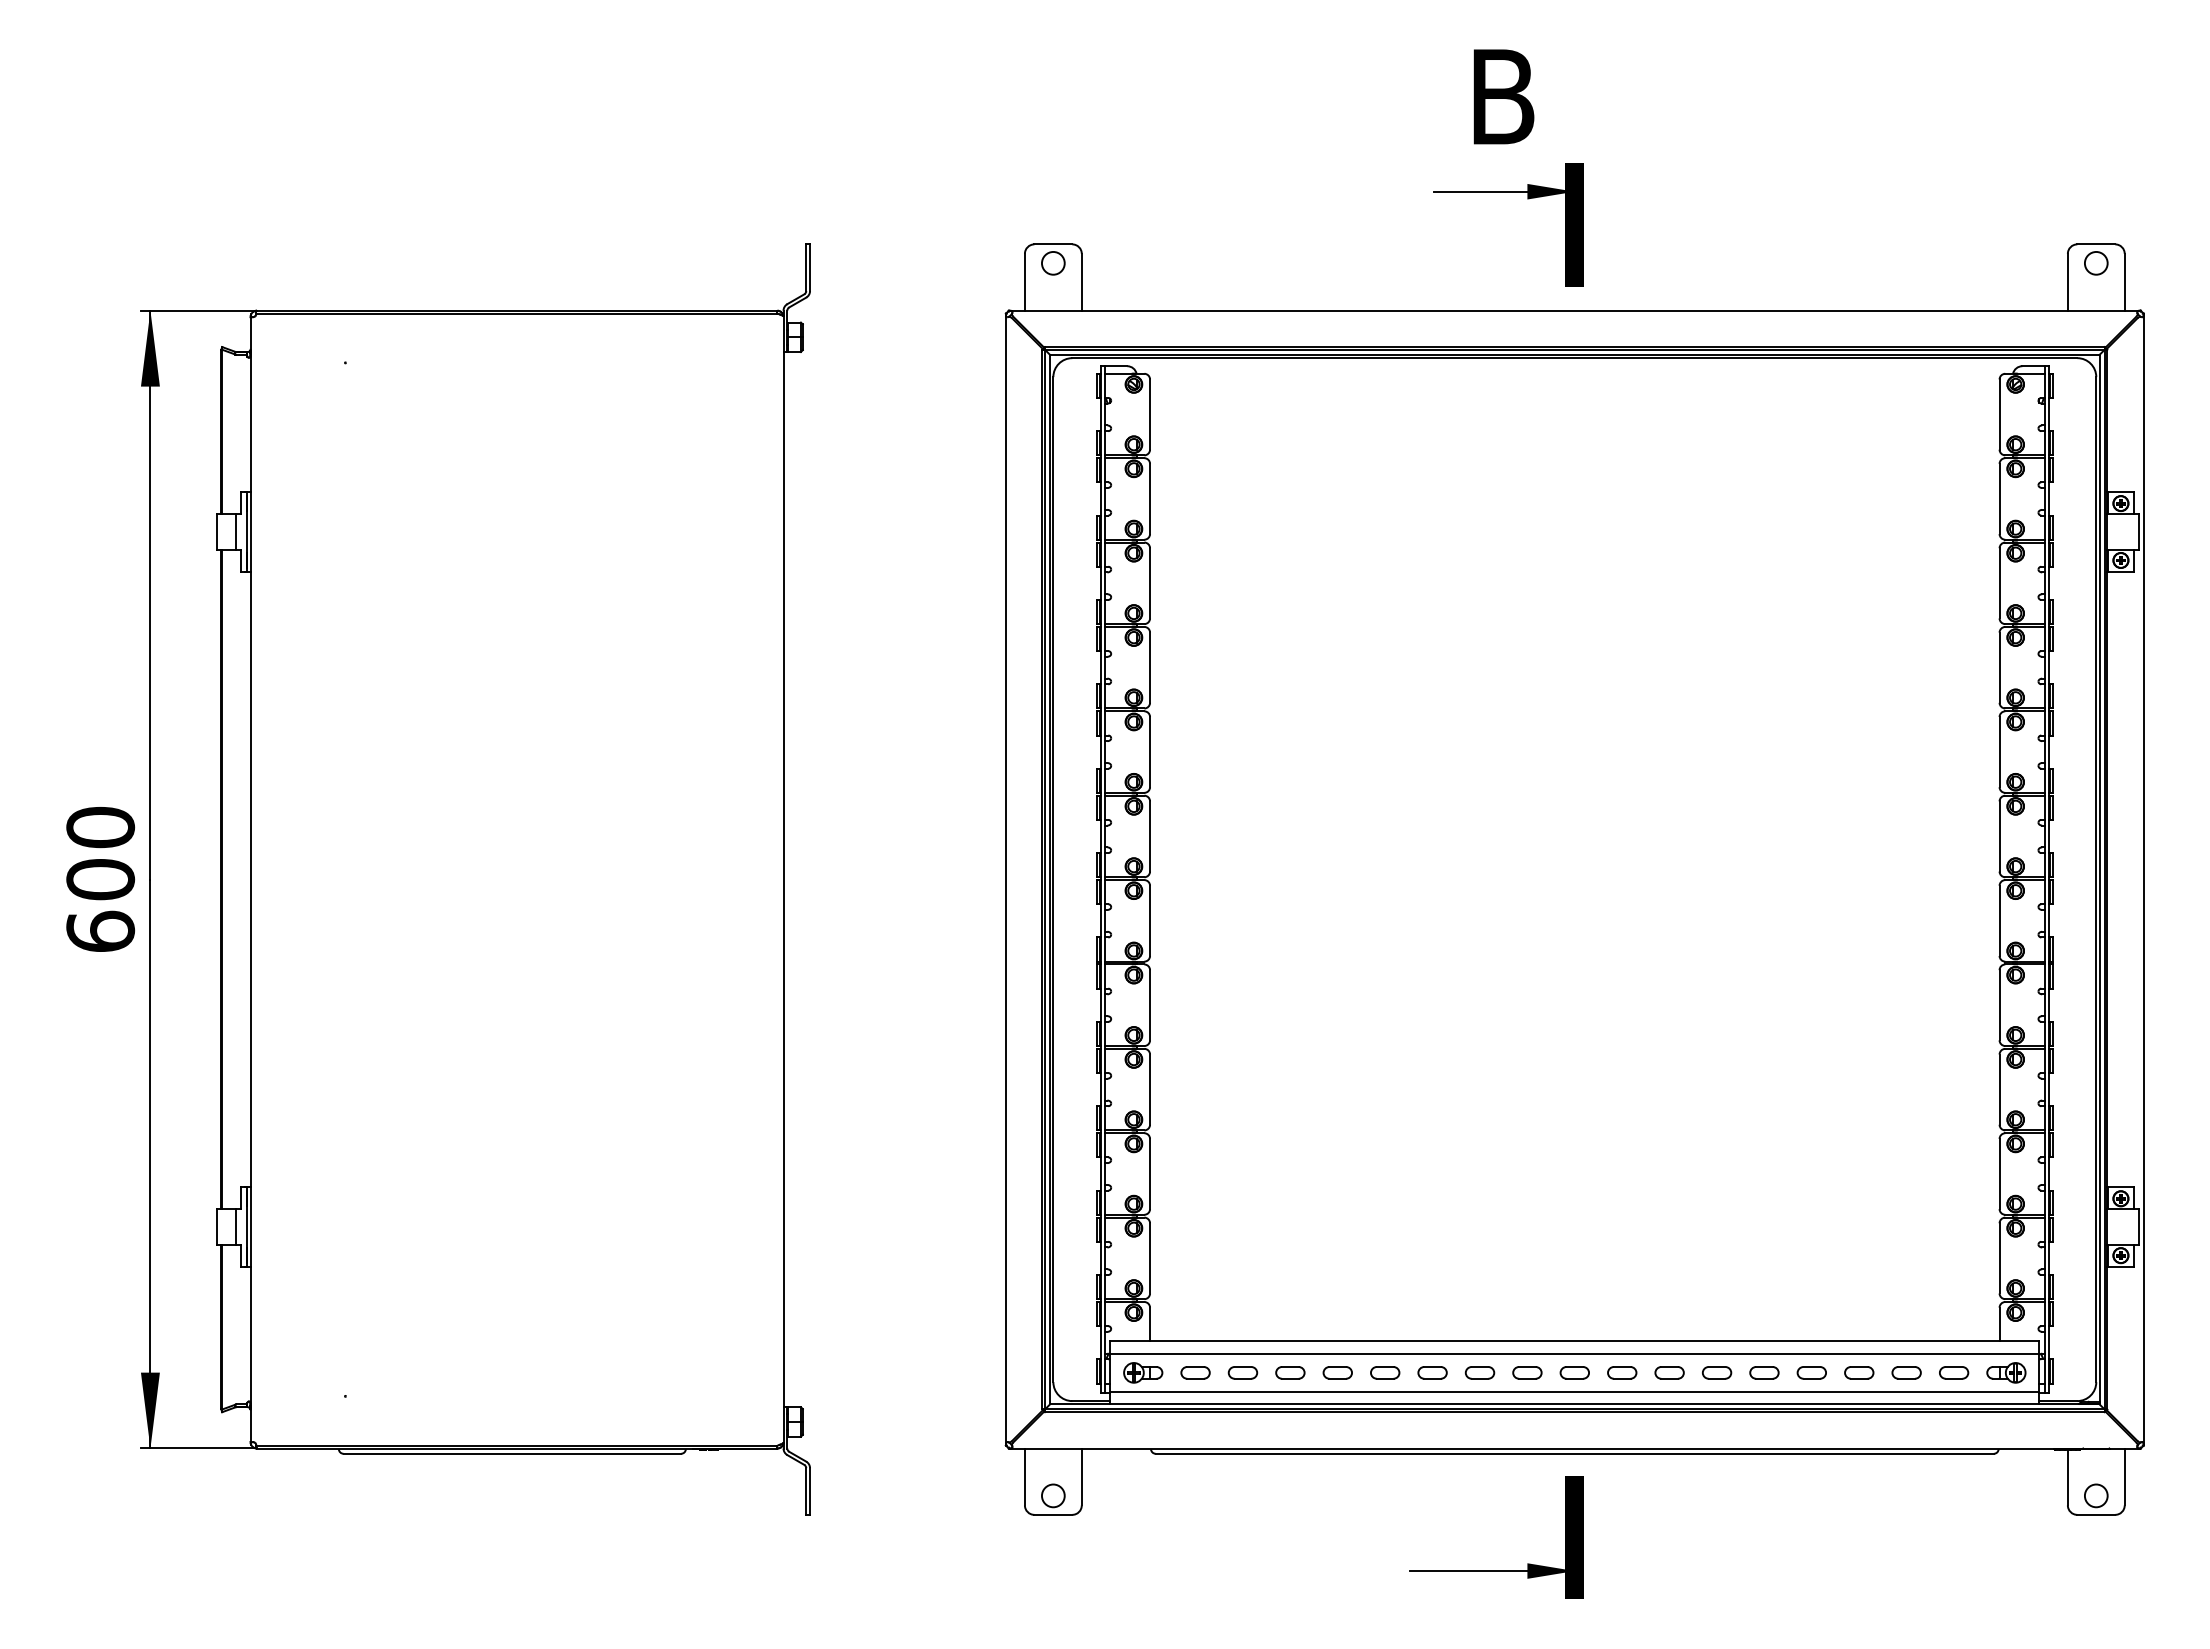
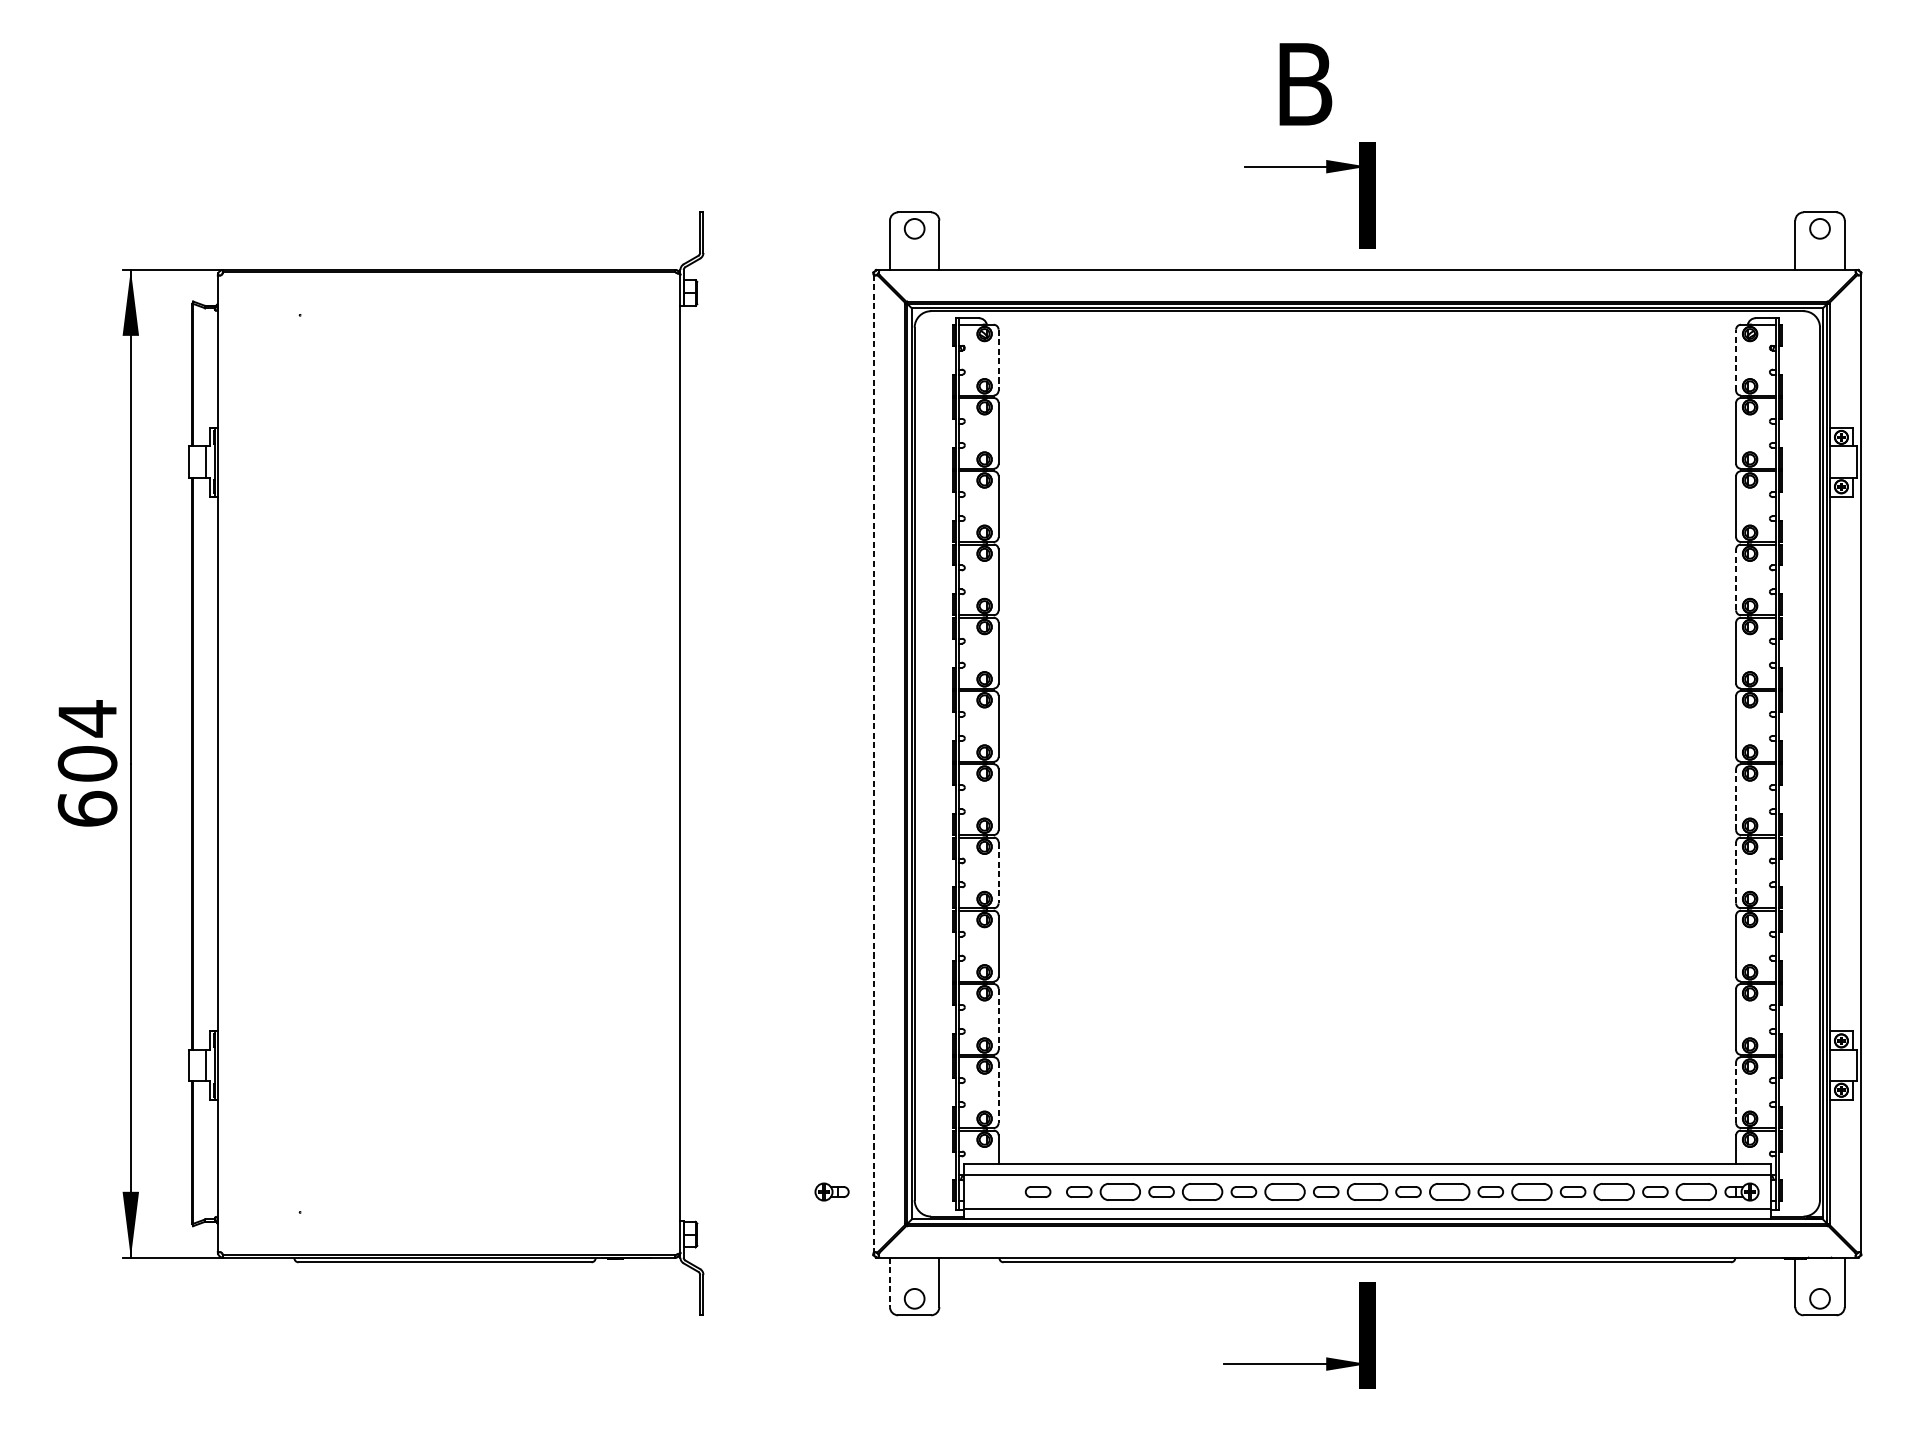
line: (1999, 414) -> (1736, 360), solid -> dashed
line: (1150, 415) -> (998, 360), solid -> dashed
line: (1999, 667) -> (1736, 579), solid -> dashed
text: (100, 827) -> (87, 718), 600 -> 604
line: (1005, 879) -> (873, 763), solid -> dashed
line: (1999, 920) -> (1736, 799), solid -> dashed
line: (1999, 1004) -> (1736, 872), solid -> dashed
line: (1150, 1005) -> (998, 873), solid -> dashed
line: (1150, 1174) -> (998, 1019), solid -> dashed
line: (1999, 1257) -> (1736, 1091), solid -> dashed
line: (1150, 1258) -> (998, 1092), solid -> dashed
part: (1143, 1372) -> (832, 1191), moved
part: (1290, 1372) -> (1120, 1191), size x1.6
part: (1385, 1372) -> (1203, 1191), size x1.6
part: (1479, 1372) -> (1284, 1191), size x1.6
part: (1574, 1372) -> (1367, 1191), size x1.6
part: (1669, 1372) -> (1449, 1191), size x1.6
part: (1764, 1372) -> (1532, 1191), size x1.6
part: (1859, 1372) -> (1614, 1191), size x1.6
part: (1954, 1372) -> (1696, 1191), size x1.6
line: (1024, 1477) -> (889, 1282), solid -> dashed

